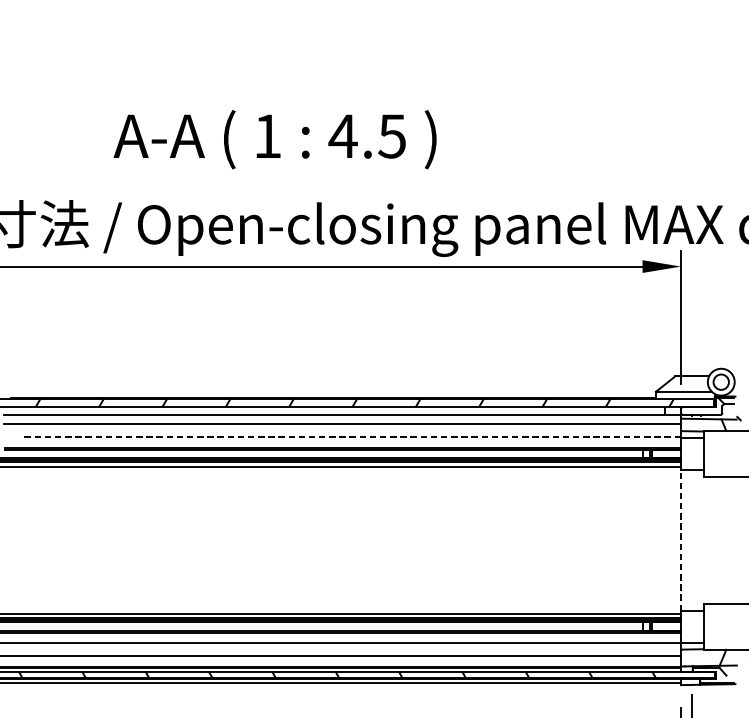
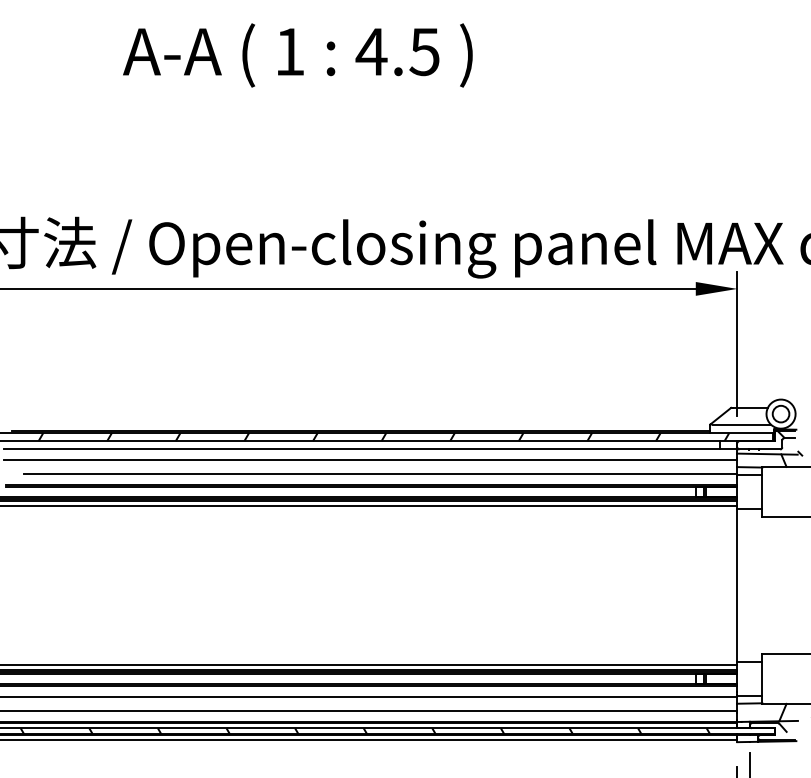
text: (274, 139) -> (297, 55), moved
line: (351, 437) -> (380, 473), dashed -> solid
line: (681, 540) -> (737, 585), dashed -> solid

